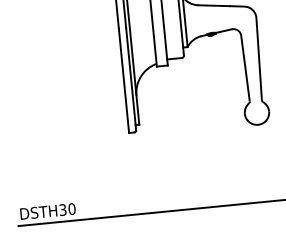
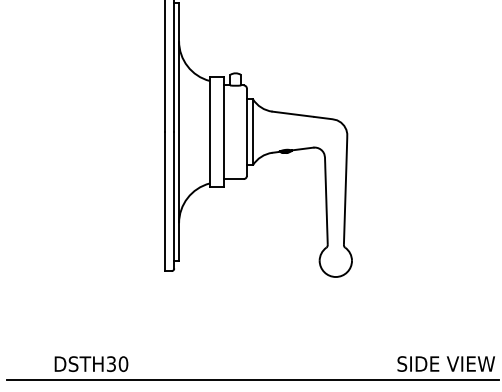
text: (47, 211) -> (91, 363), moved

